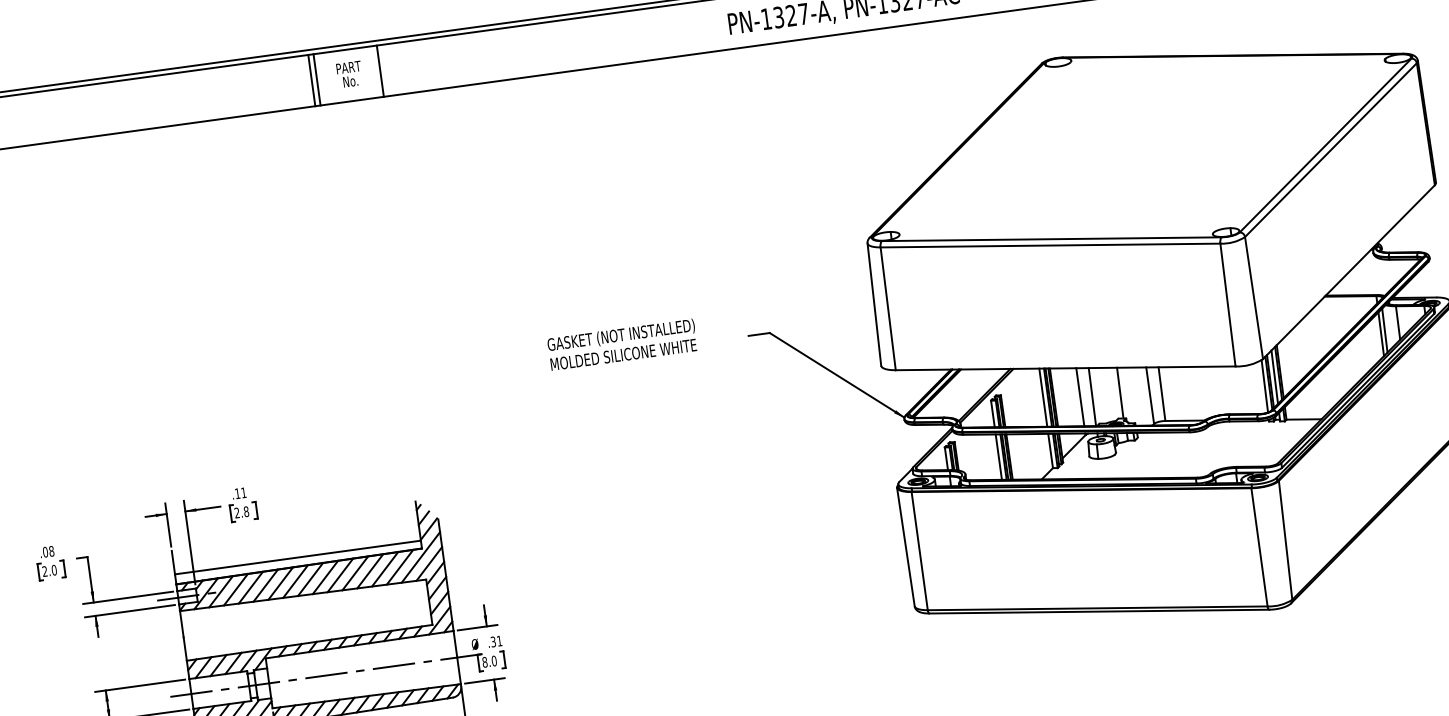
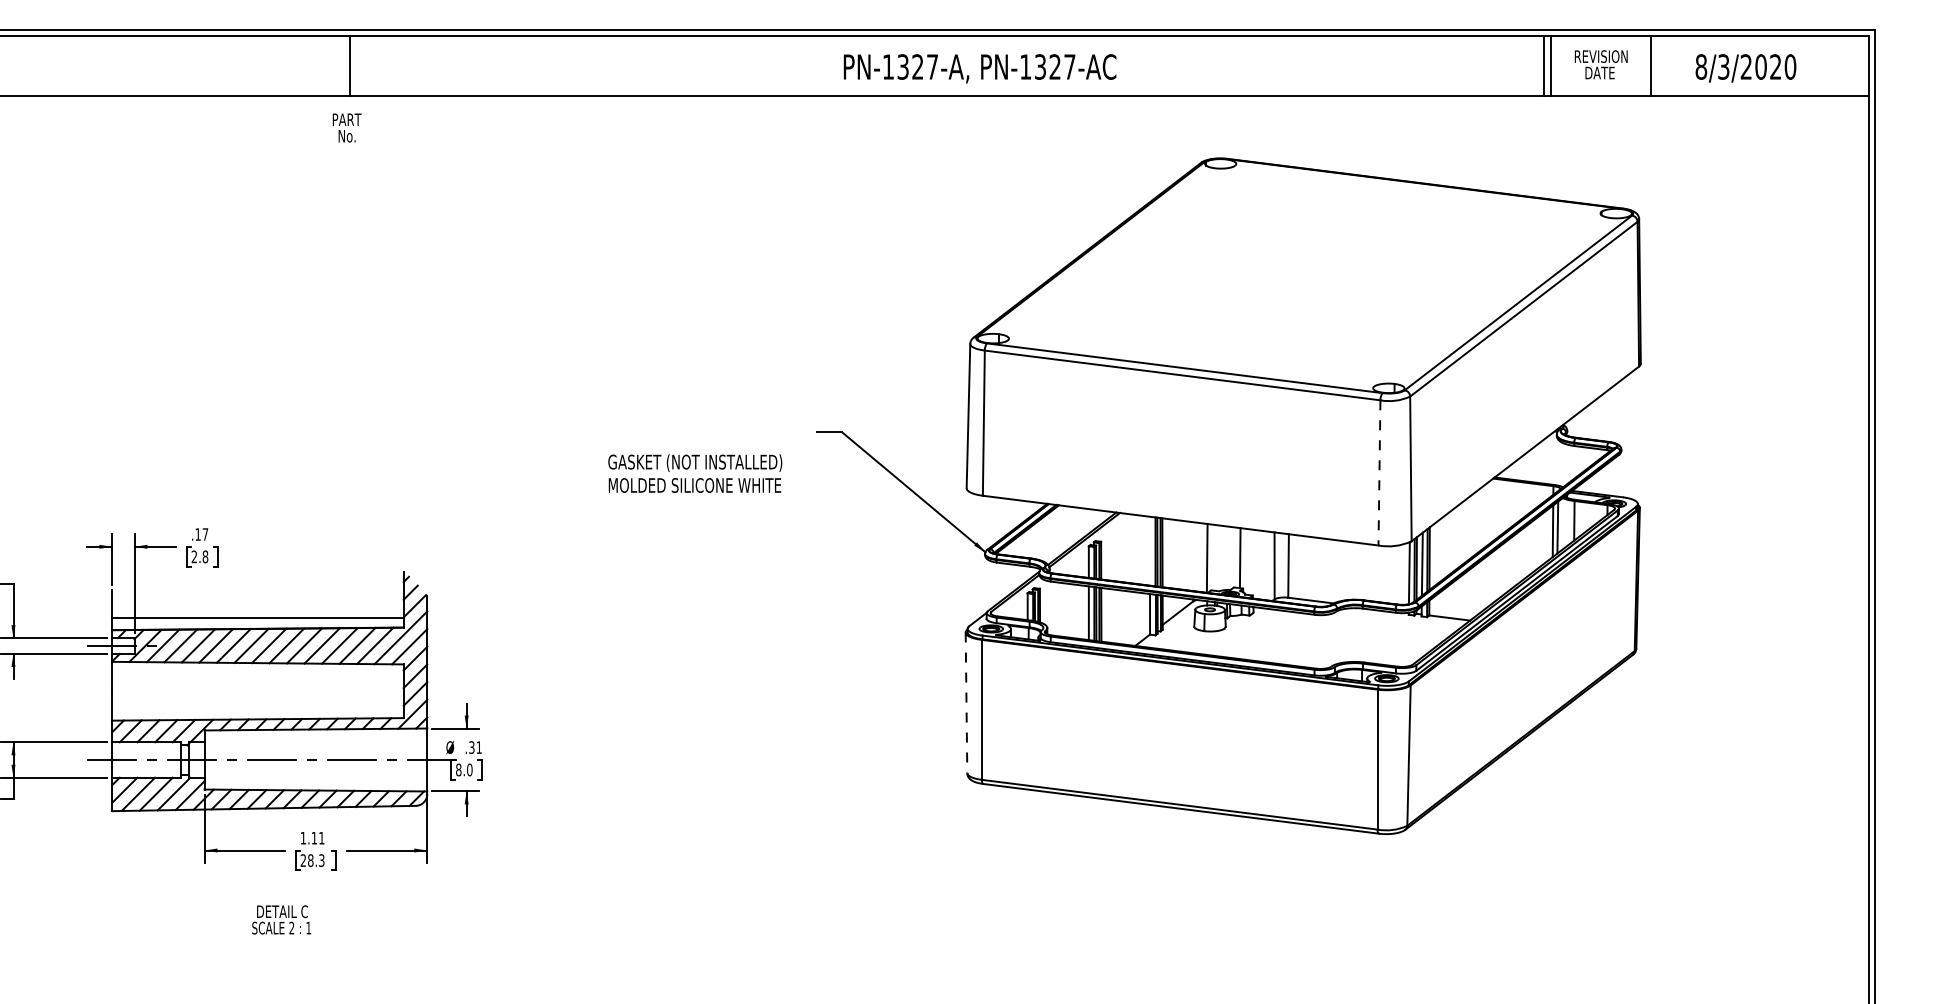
line: (380, 70) -> (431, 65), removed
text: (349, 74) -> (346, 127), moved
line: (317, 79) -> (356, 65), removed
line: (1227, 304) -> (1379, 472), solid -> dashed
text: (622, 344) -> (695, 473), moved
line: (1043, 397) -> (1150, 550), removed
line: (1080, 397) -> (1193, 556), removed
text: (243, 492) -> (205, 534), .11 -> .17
line: (905, 547) -> (966, 703), solid -> dashed

